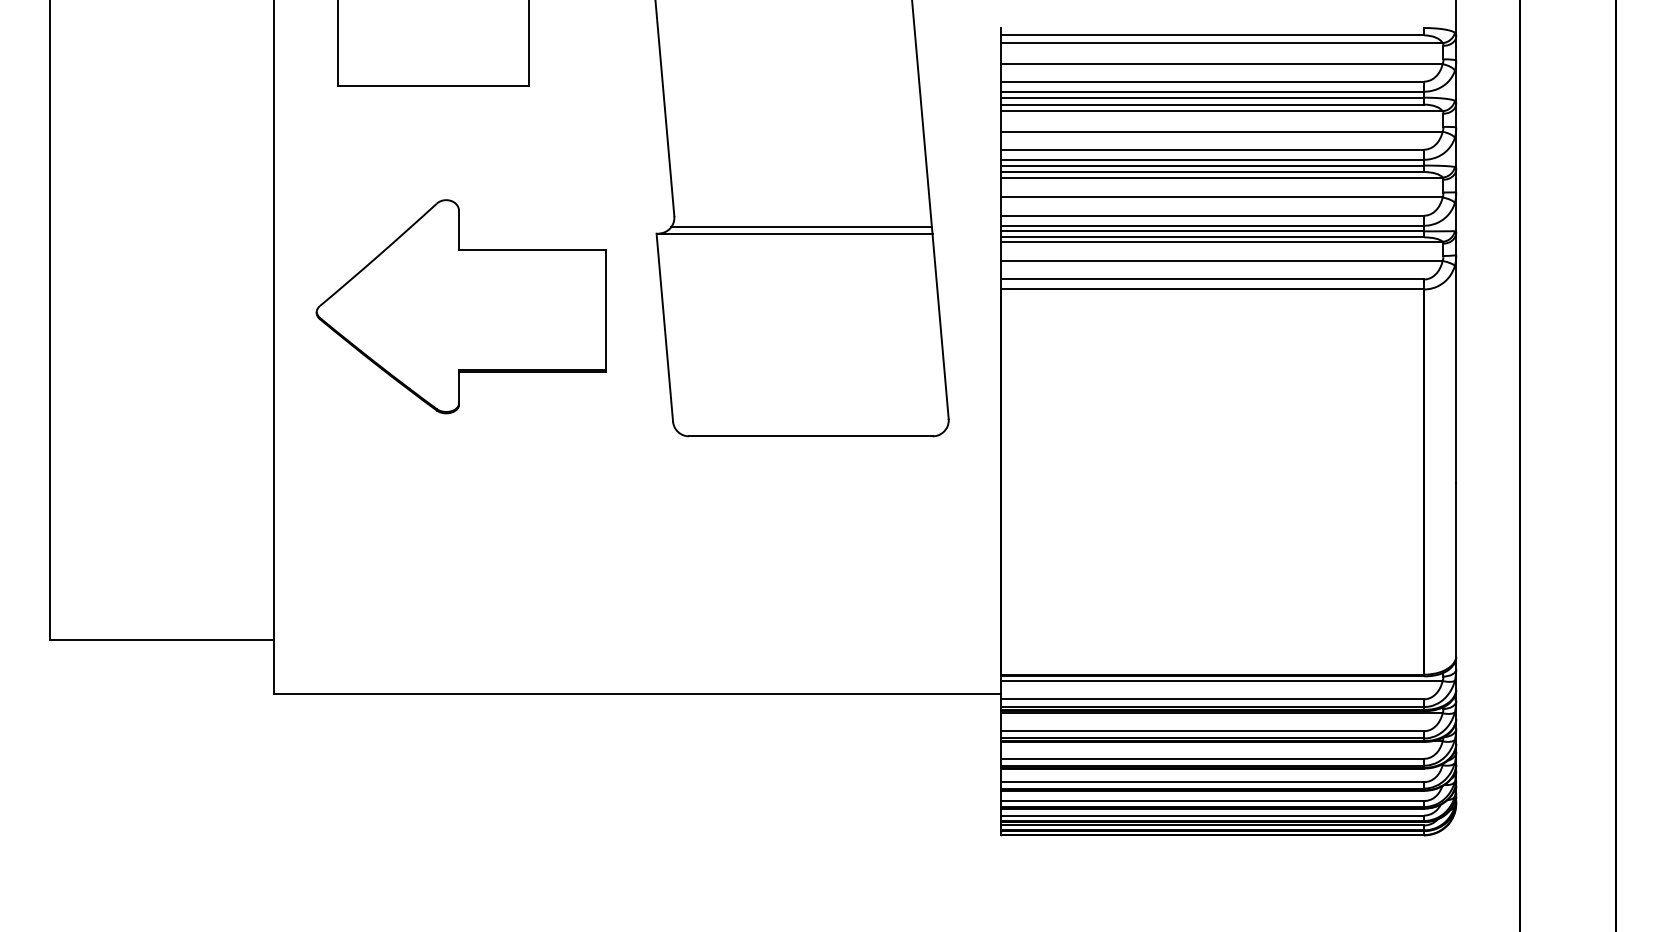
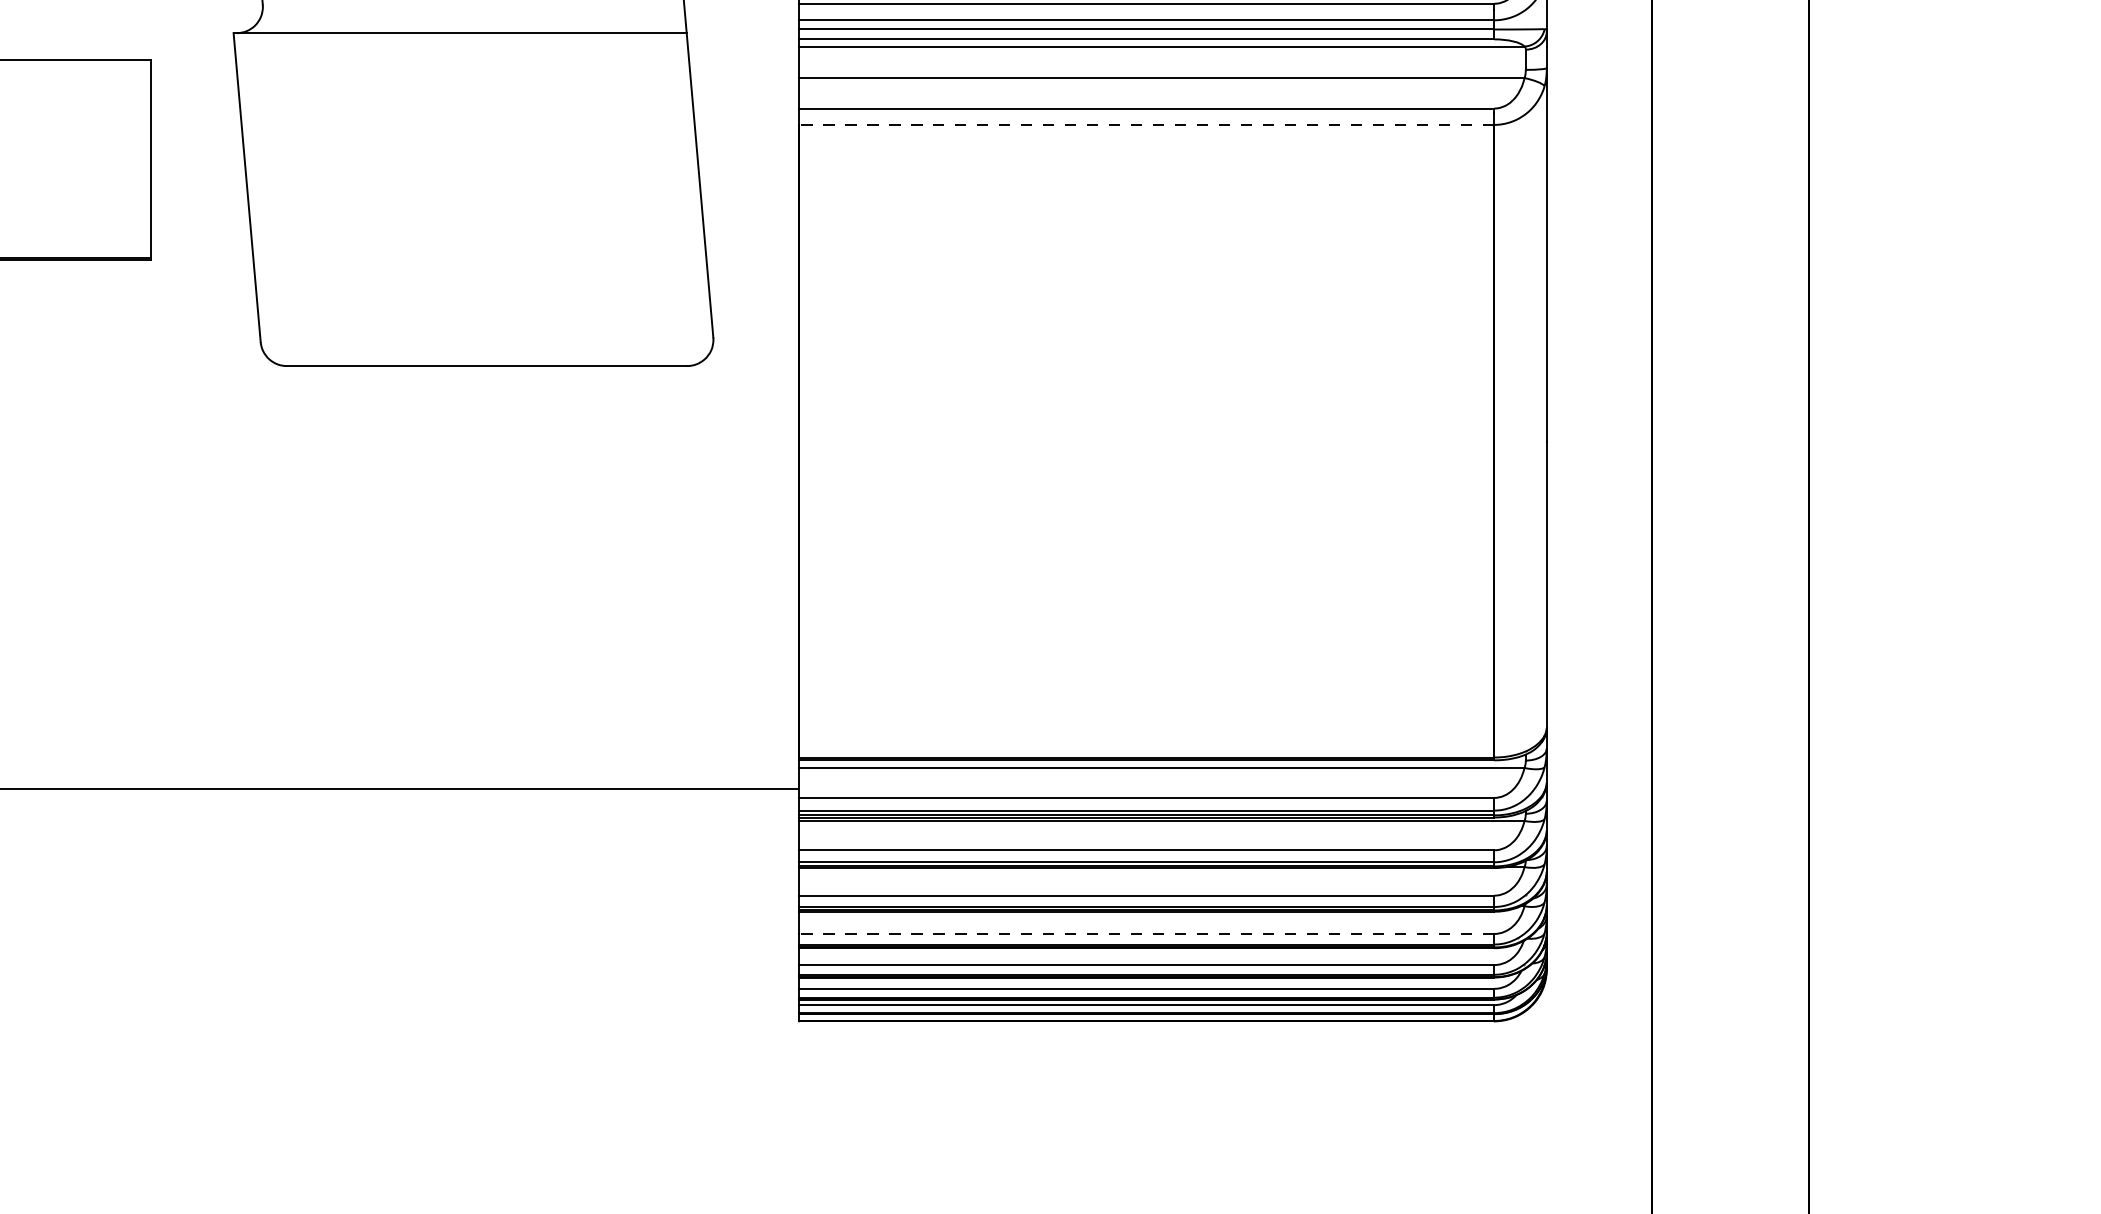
line: (801, 227) -> (471, 23), removed
line: (1212, 289) -> (1146, 124), solid -> dashed
line: (1212, 782) -> (1146, 934), solid -> dashed

